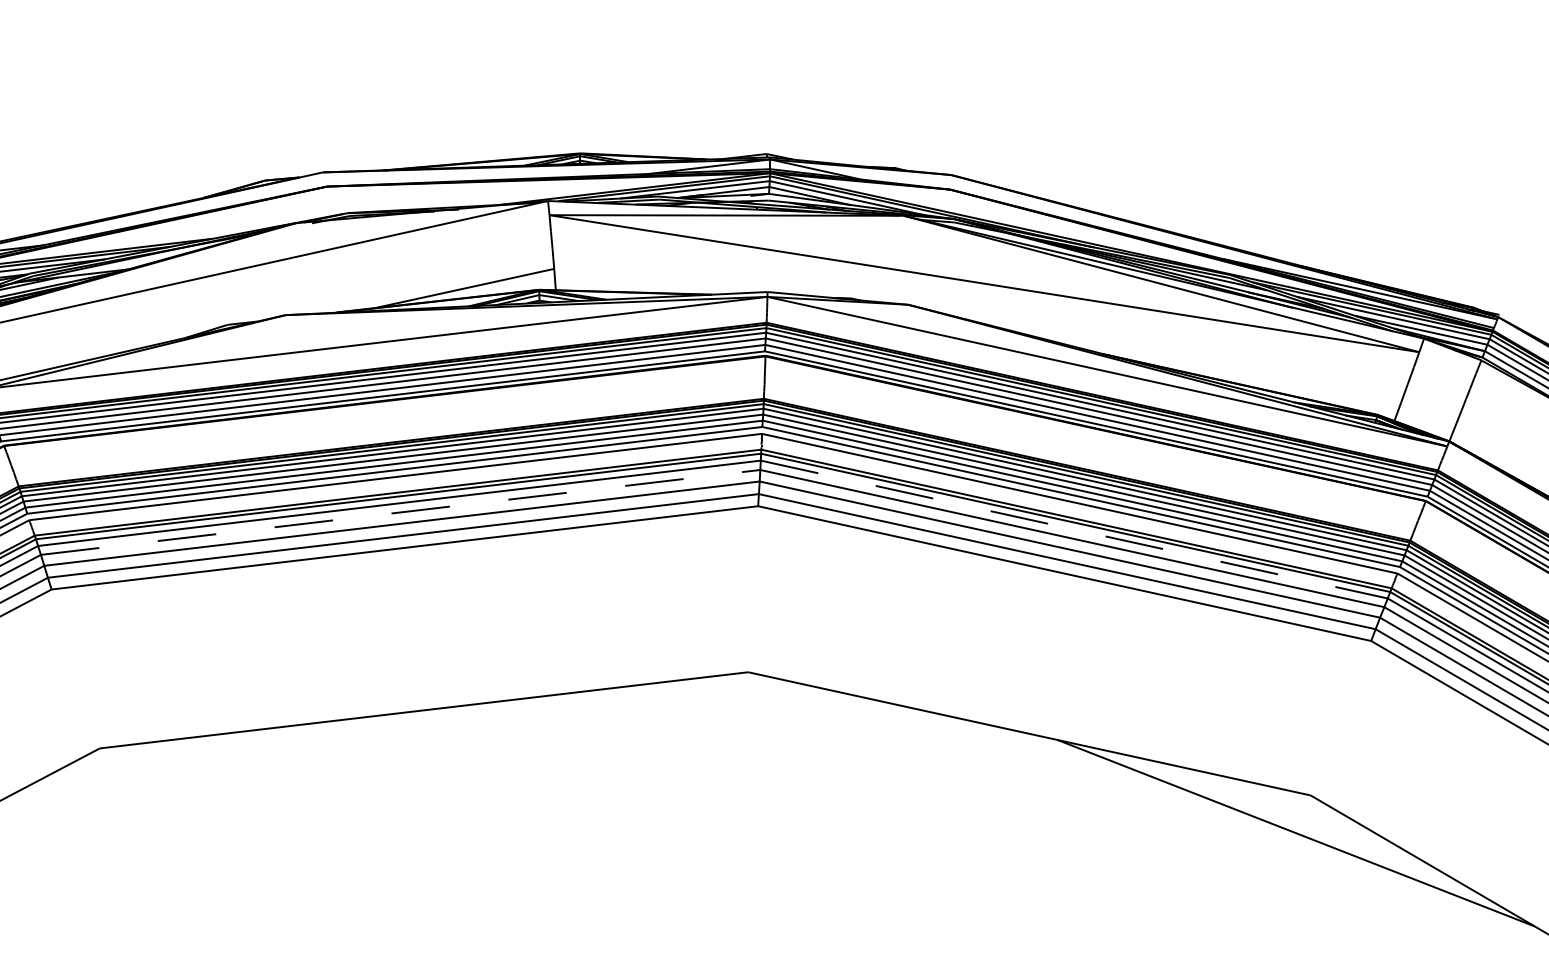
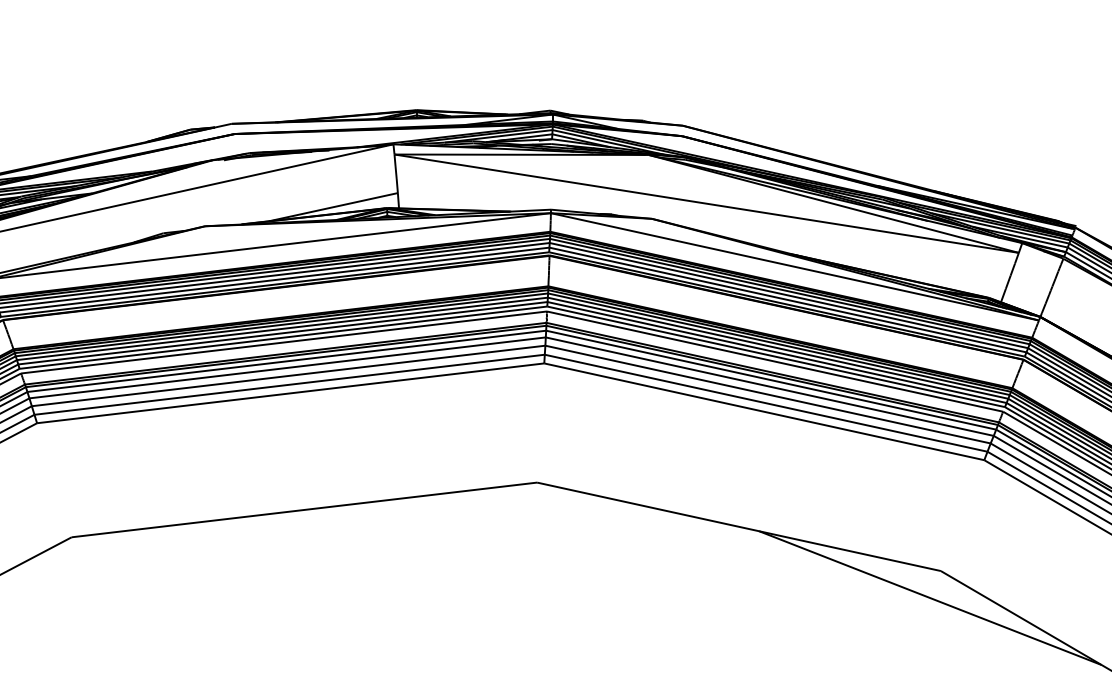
line: (401, 512) -> (288, 367), dashed -> solid
line: (1074, 529) -> (771, 380), dashed -> solid

